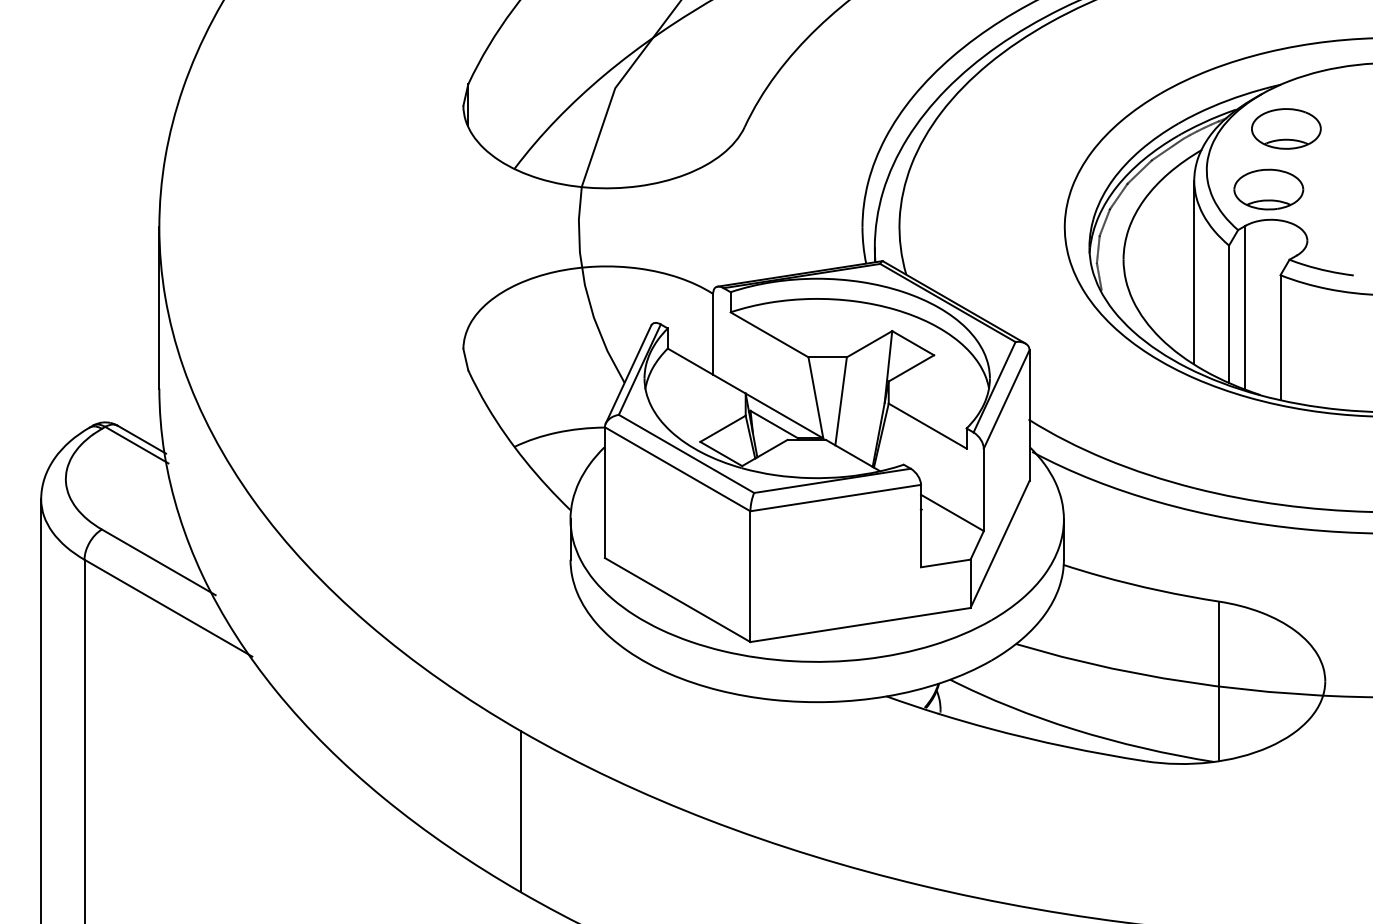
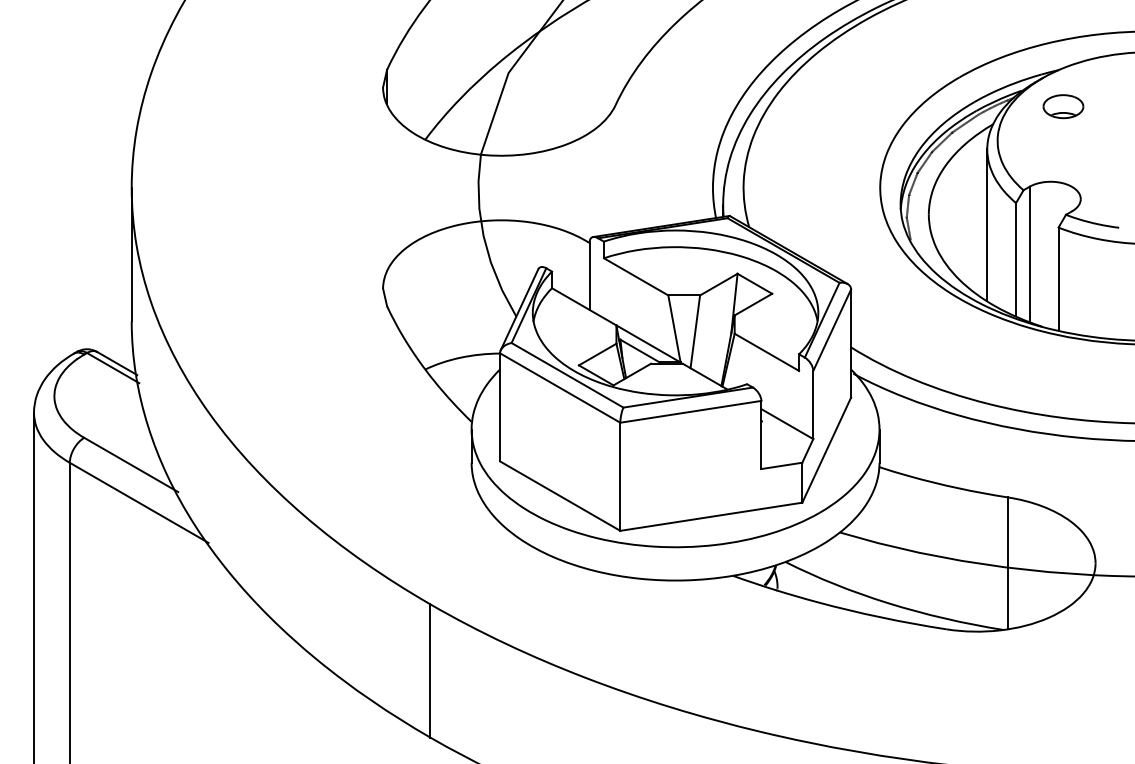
part: (1286, 128) -> (1063, 106), size x0.7
part: (1268, 189) -> (1048, 156), removed

